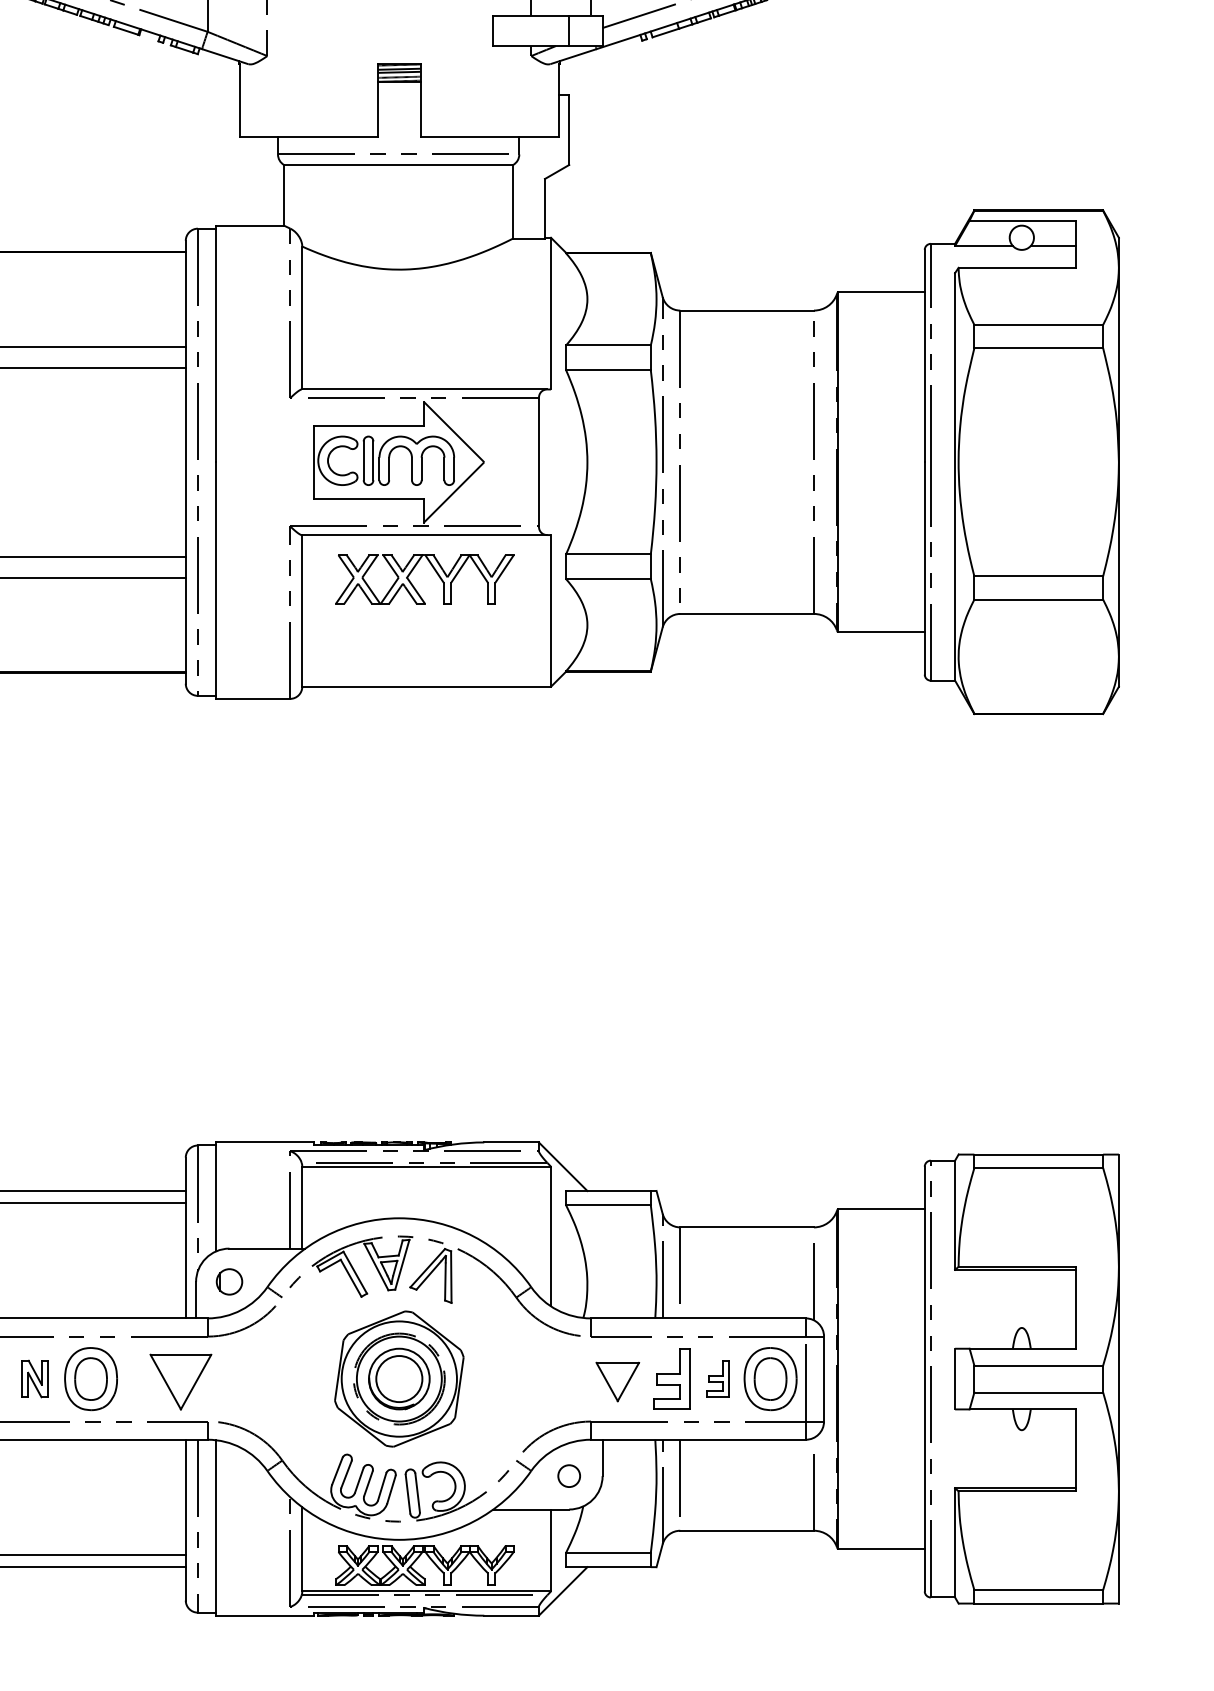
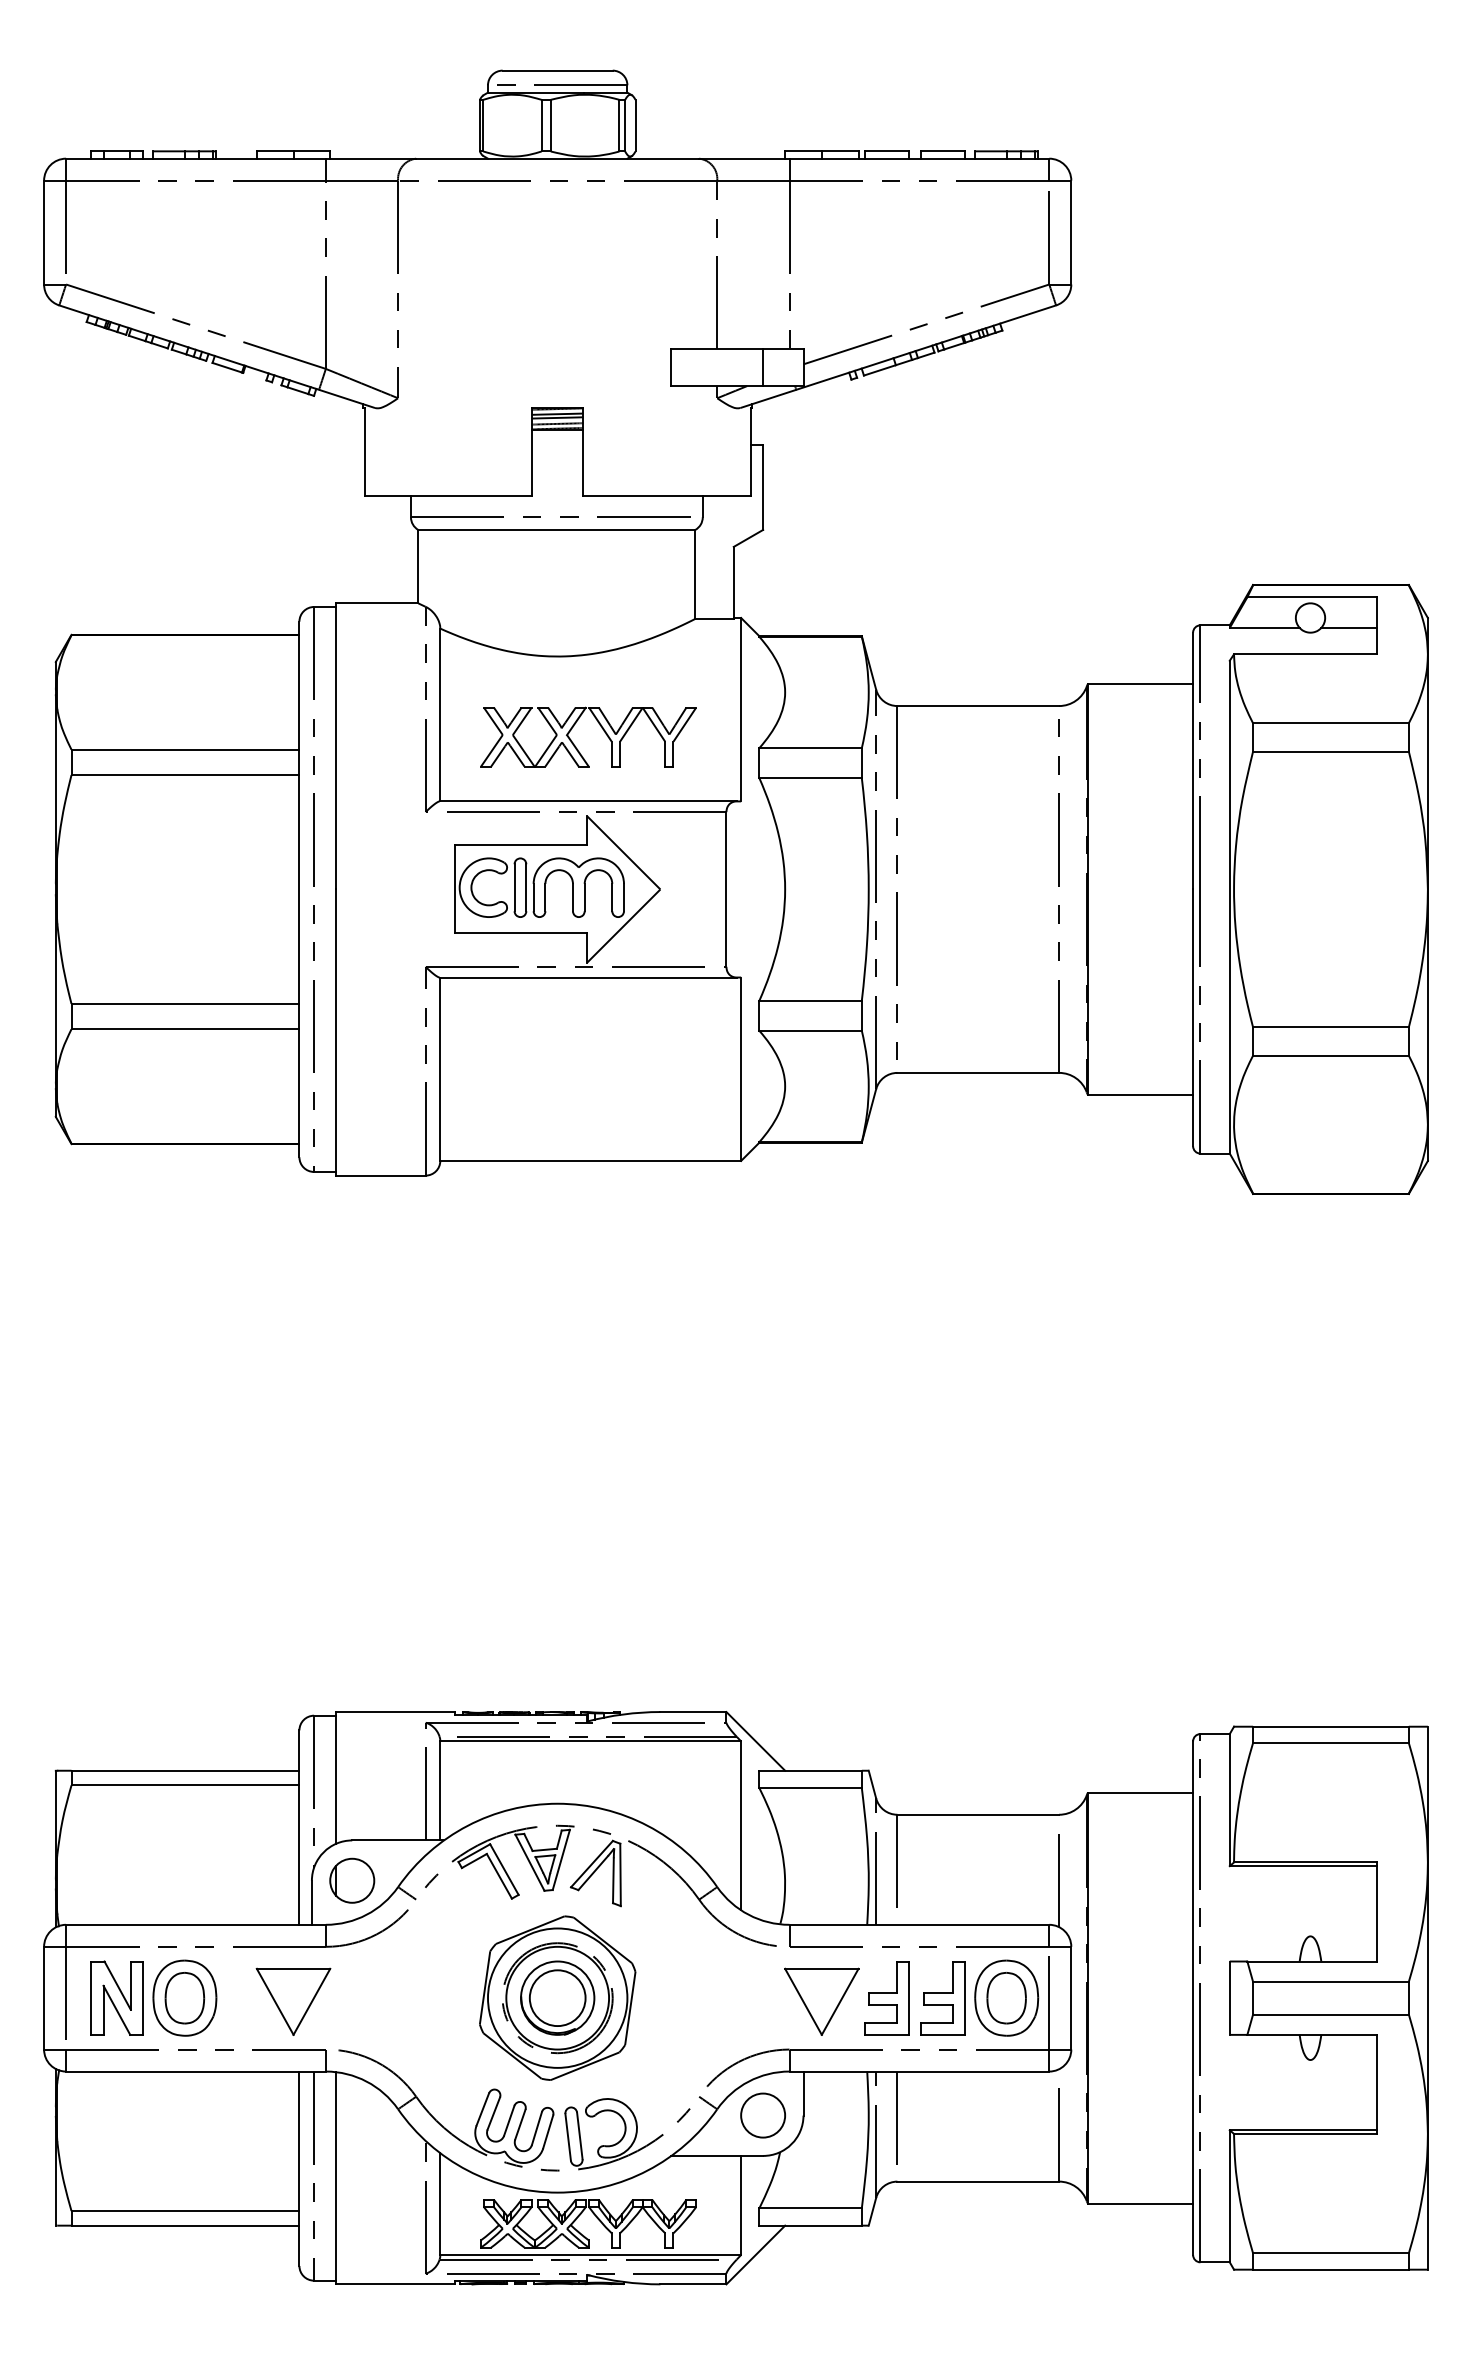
part: (435, 572) -> (601, 728), moved
part: (229, 1281) -> (352, 1880), size x1.43
part: (34, 1378) -> (116, 1997), size x1.67
part: (717, 1379) -> (942, 1998), size x1.67
part: (617, 1381) -> (821, 2001), size x1.43
circle: (569, 1476) -> (763, 2115), size x1.67

